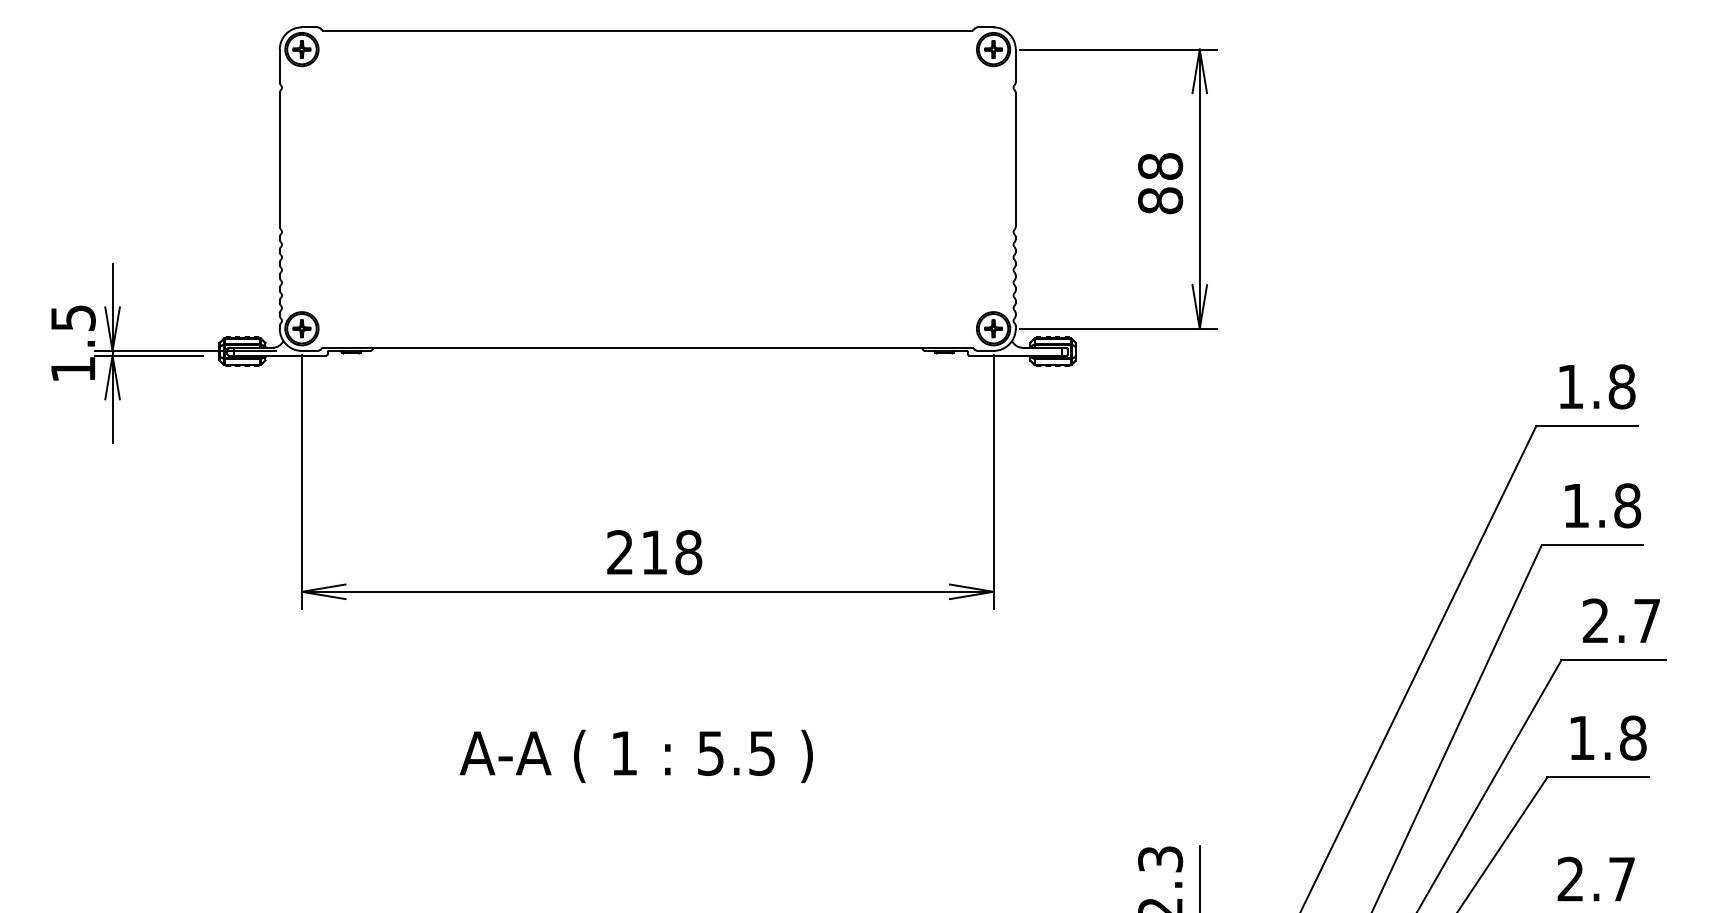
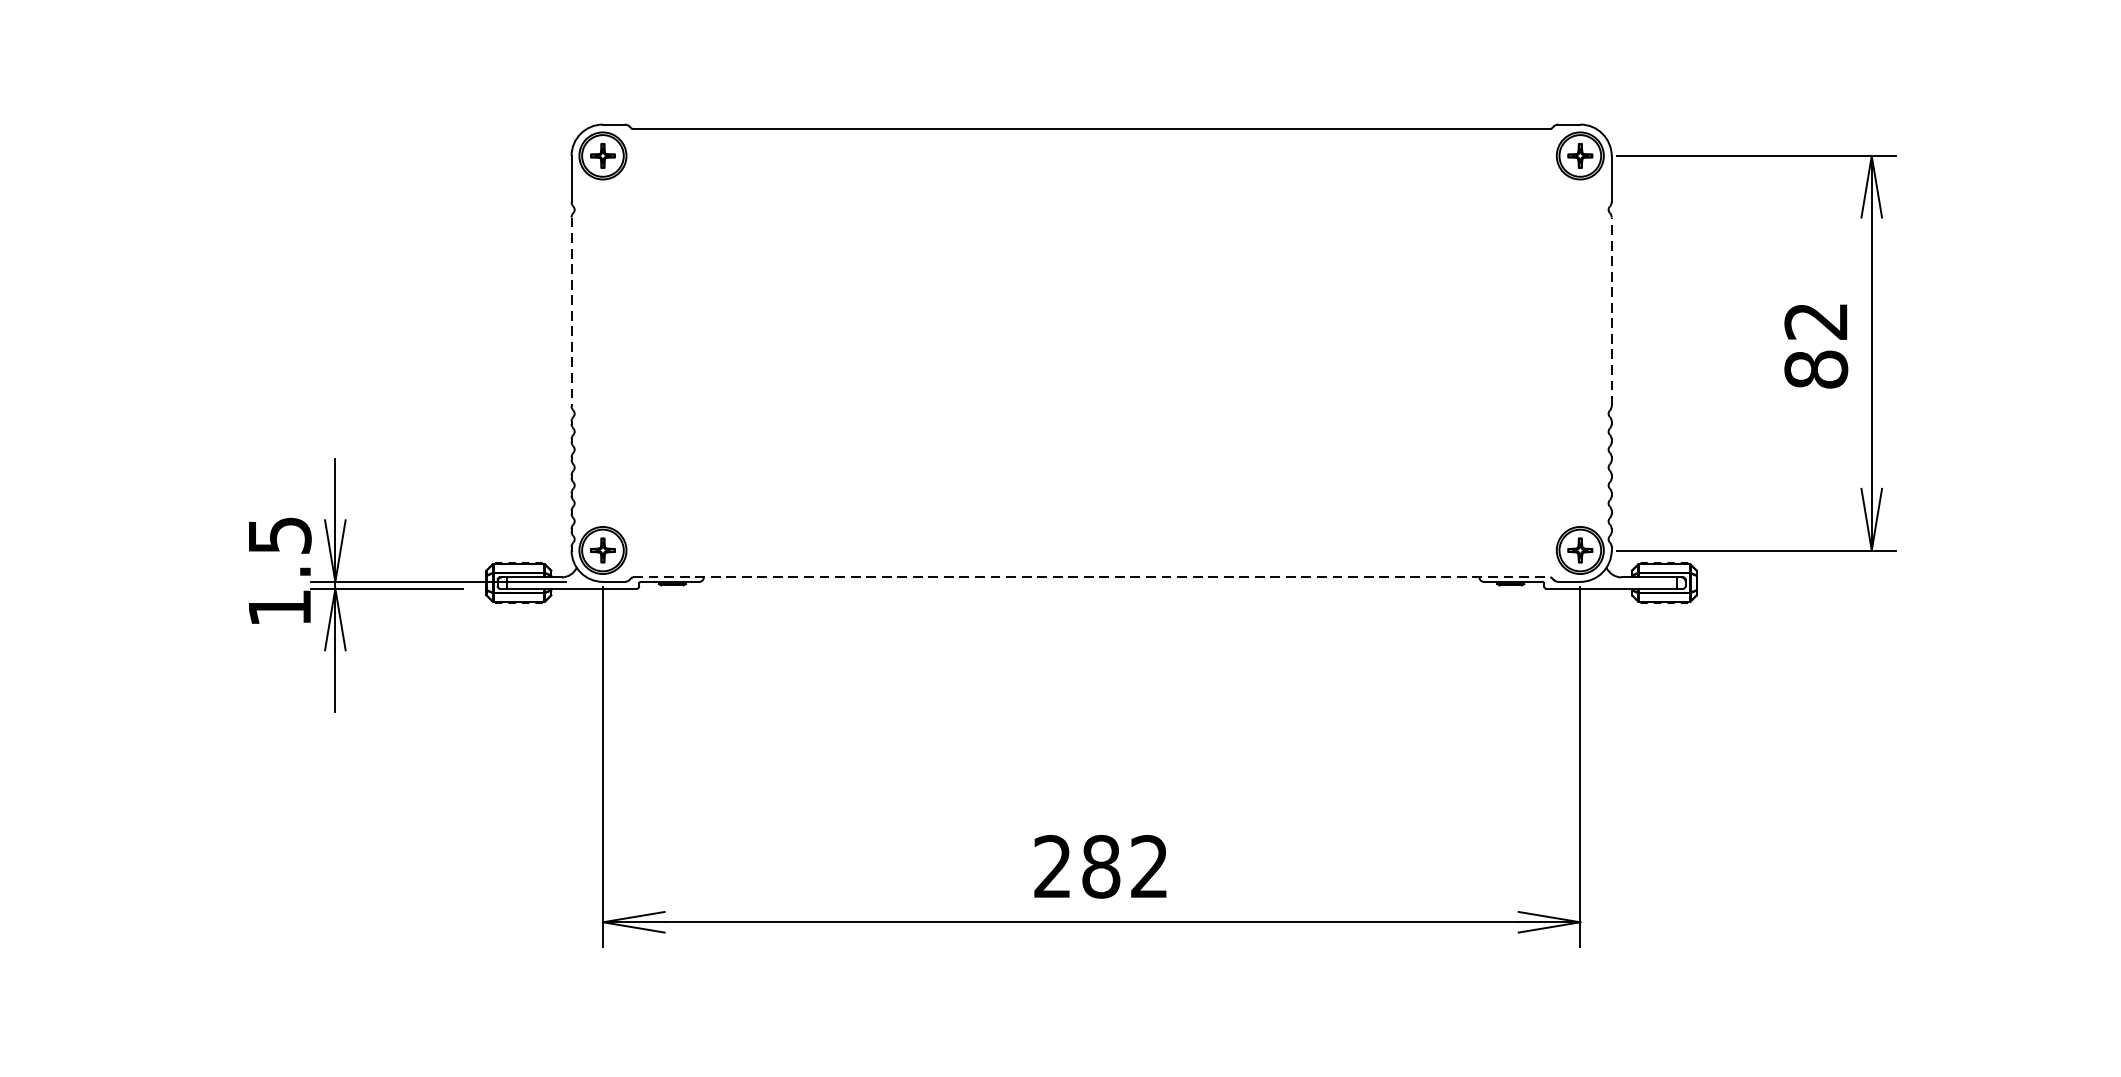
line: (279, 159) -> (571, 311), solid -> dashed
line: (1015, 159) -> (1611, 311), solid -> dashed
text: (1160, 166) -> (1816, 321), 88 -> 82
line: (647, 347) -> (1091, 576), solid -> dashed
text: (671, 552) -> (1125, 866), 218 -> 282

